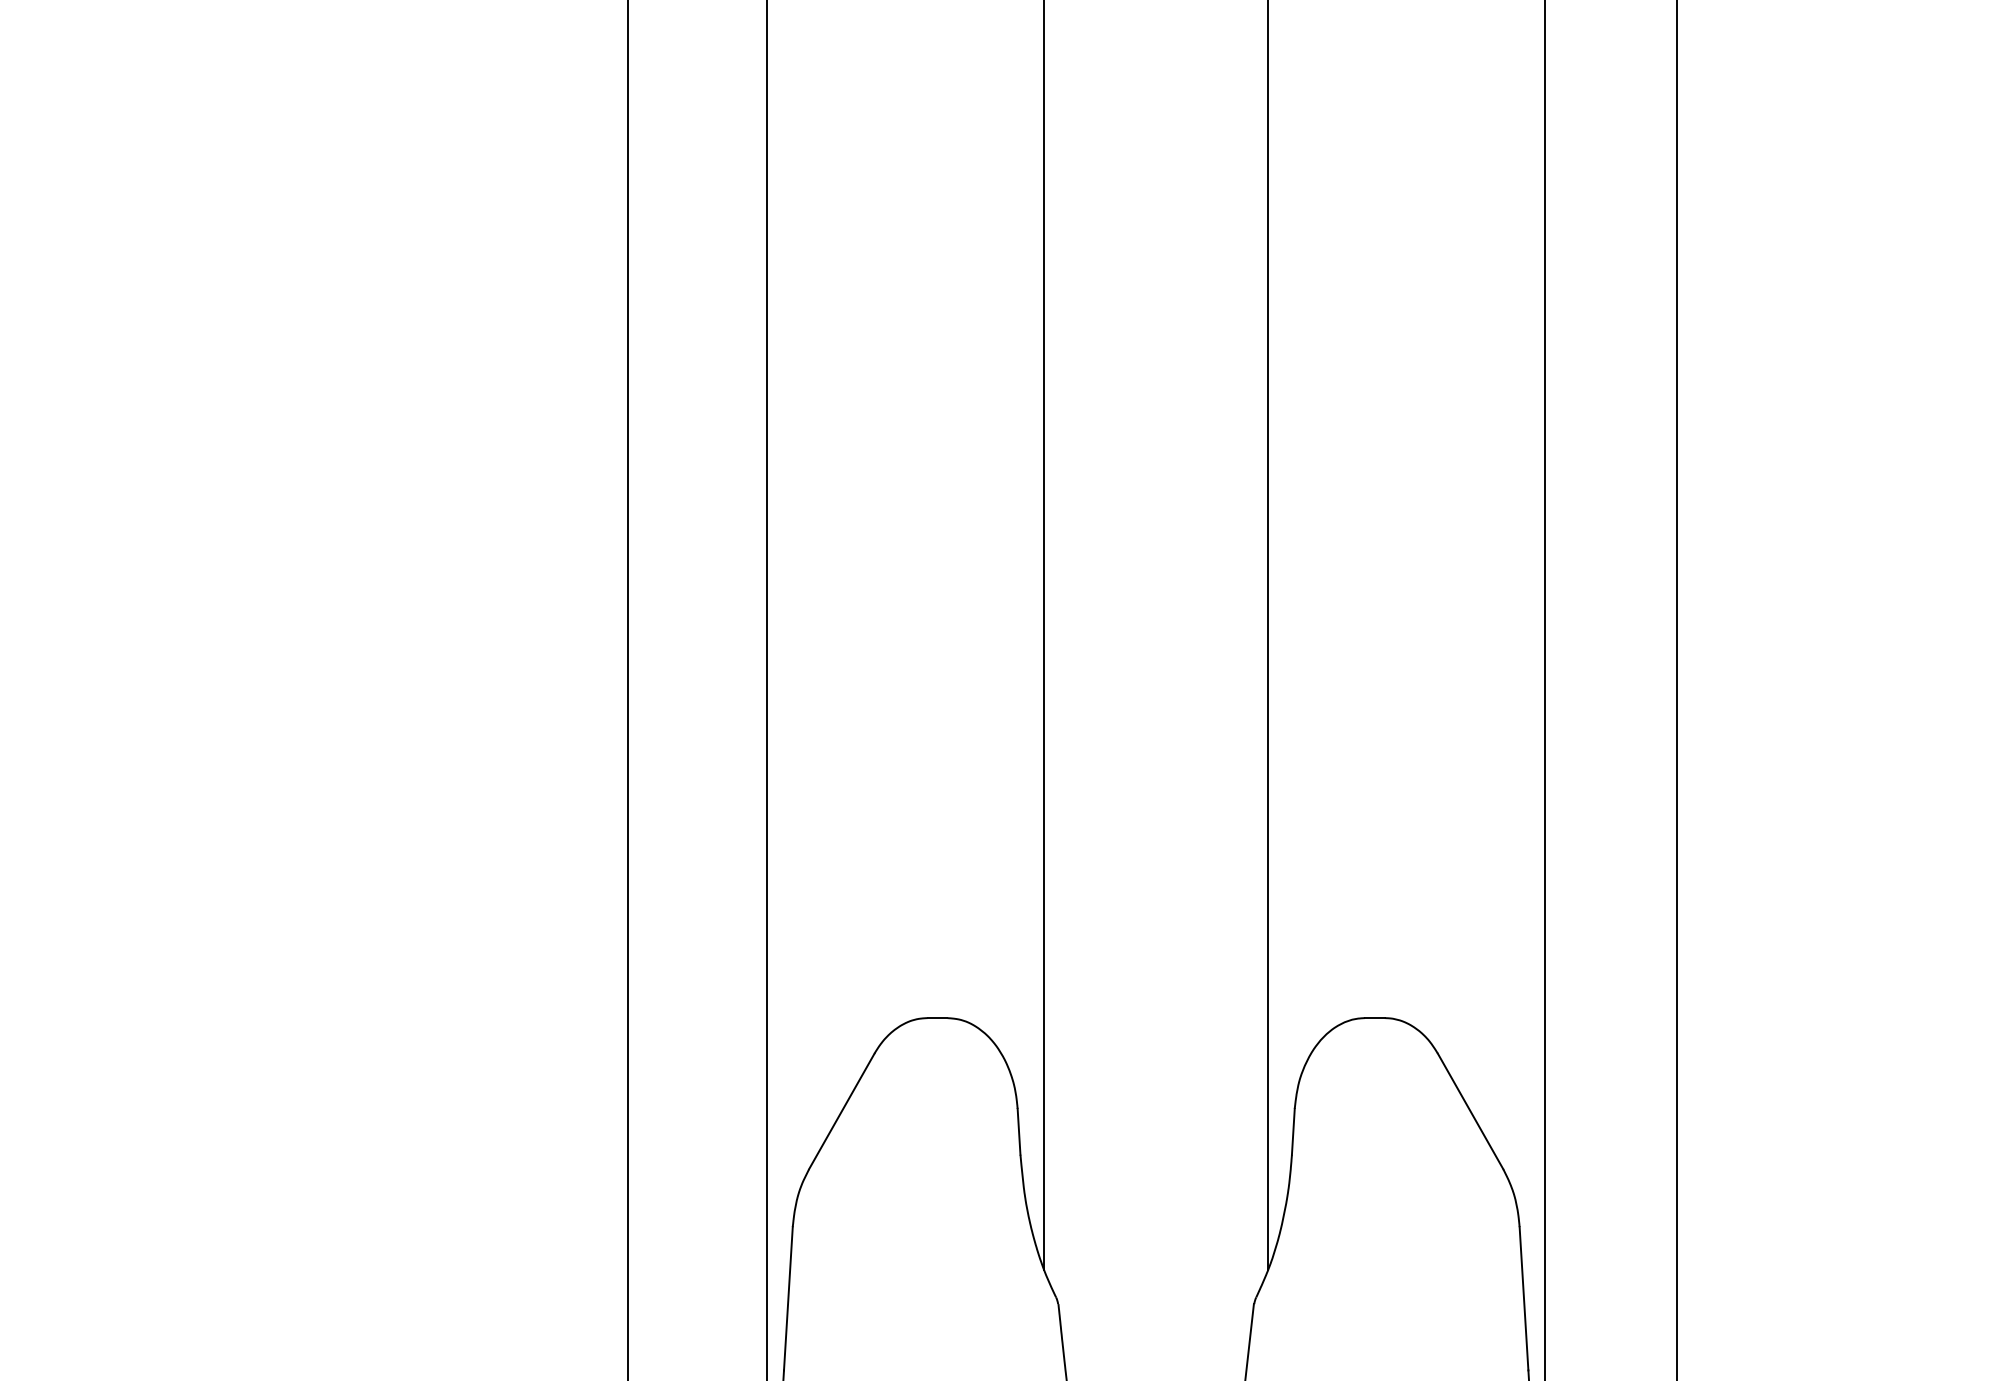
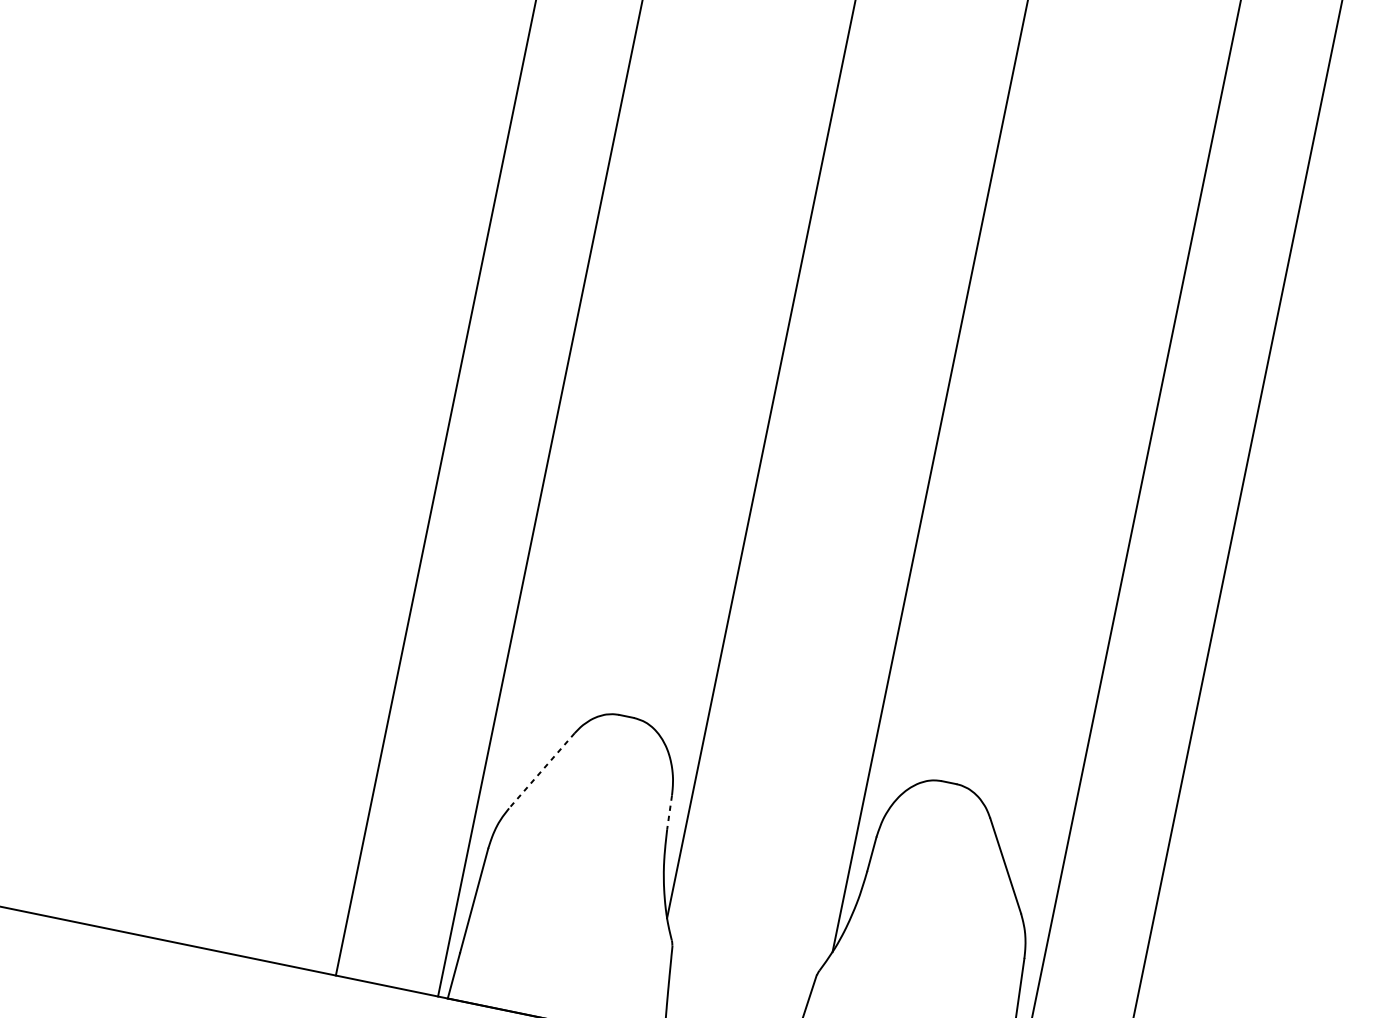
line: (841, 1111) -> (541, 770), solid -> dashed
line: (1019, 1131) -> (669, 812), solid -> dashed

